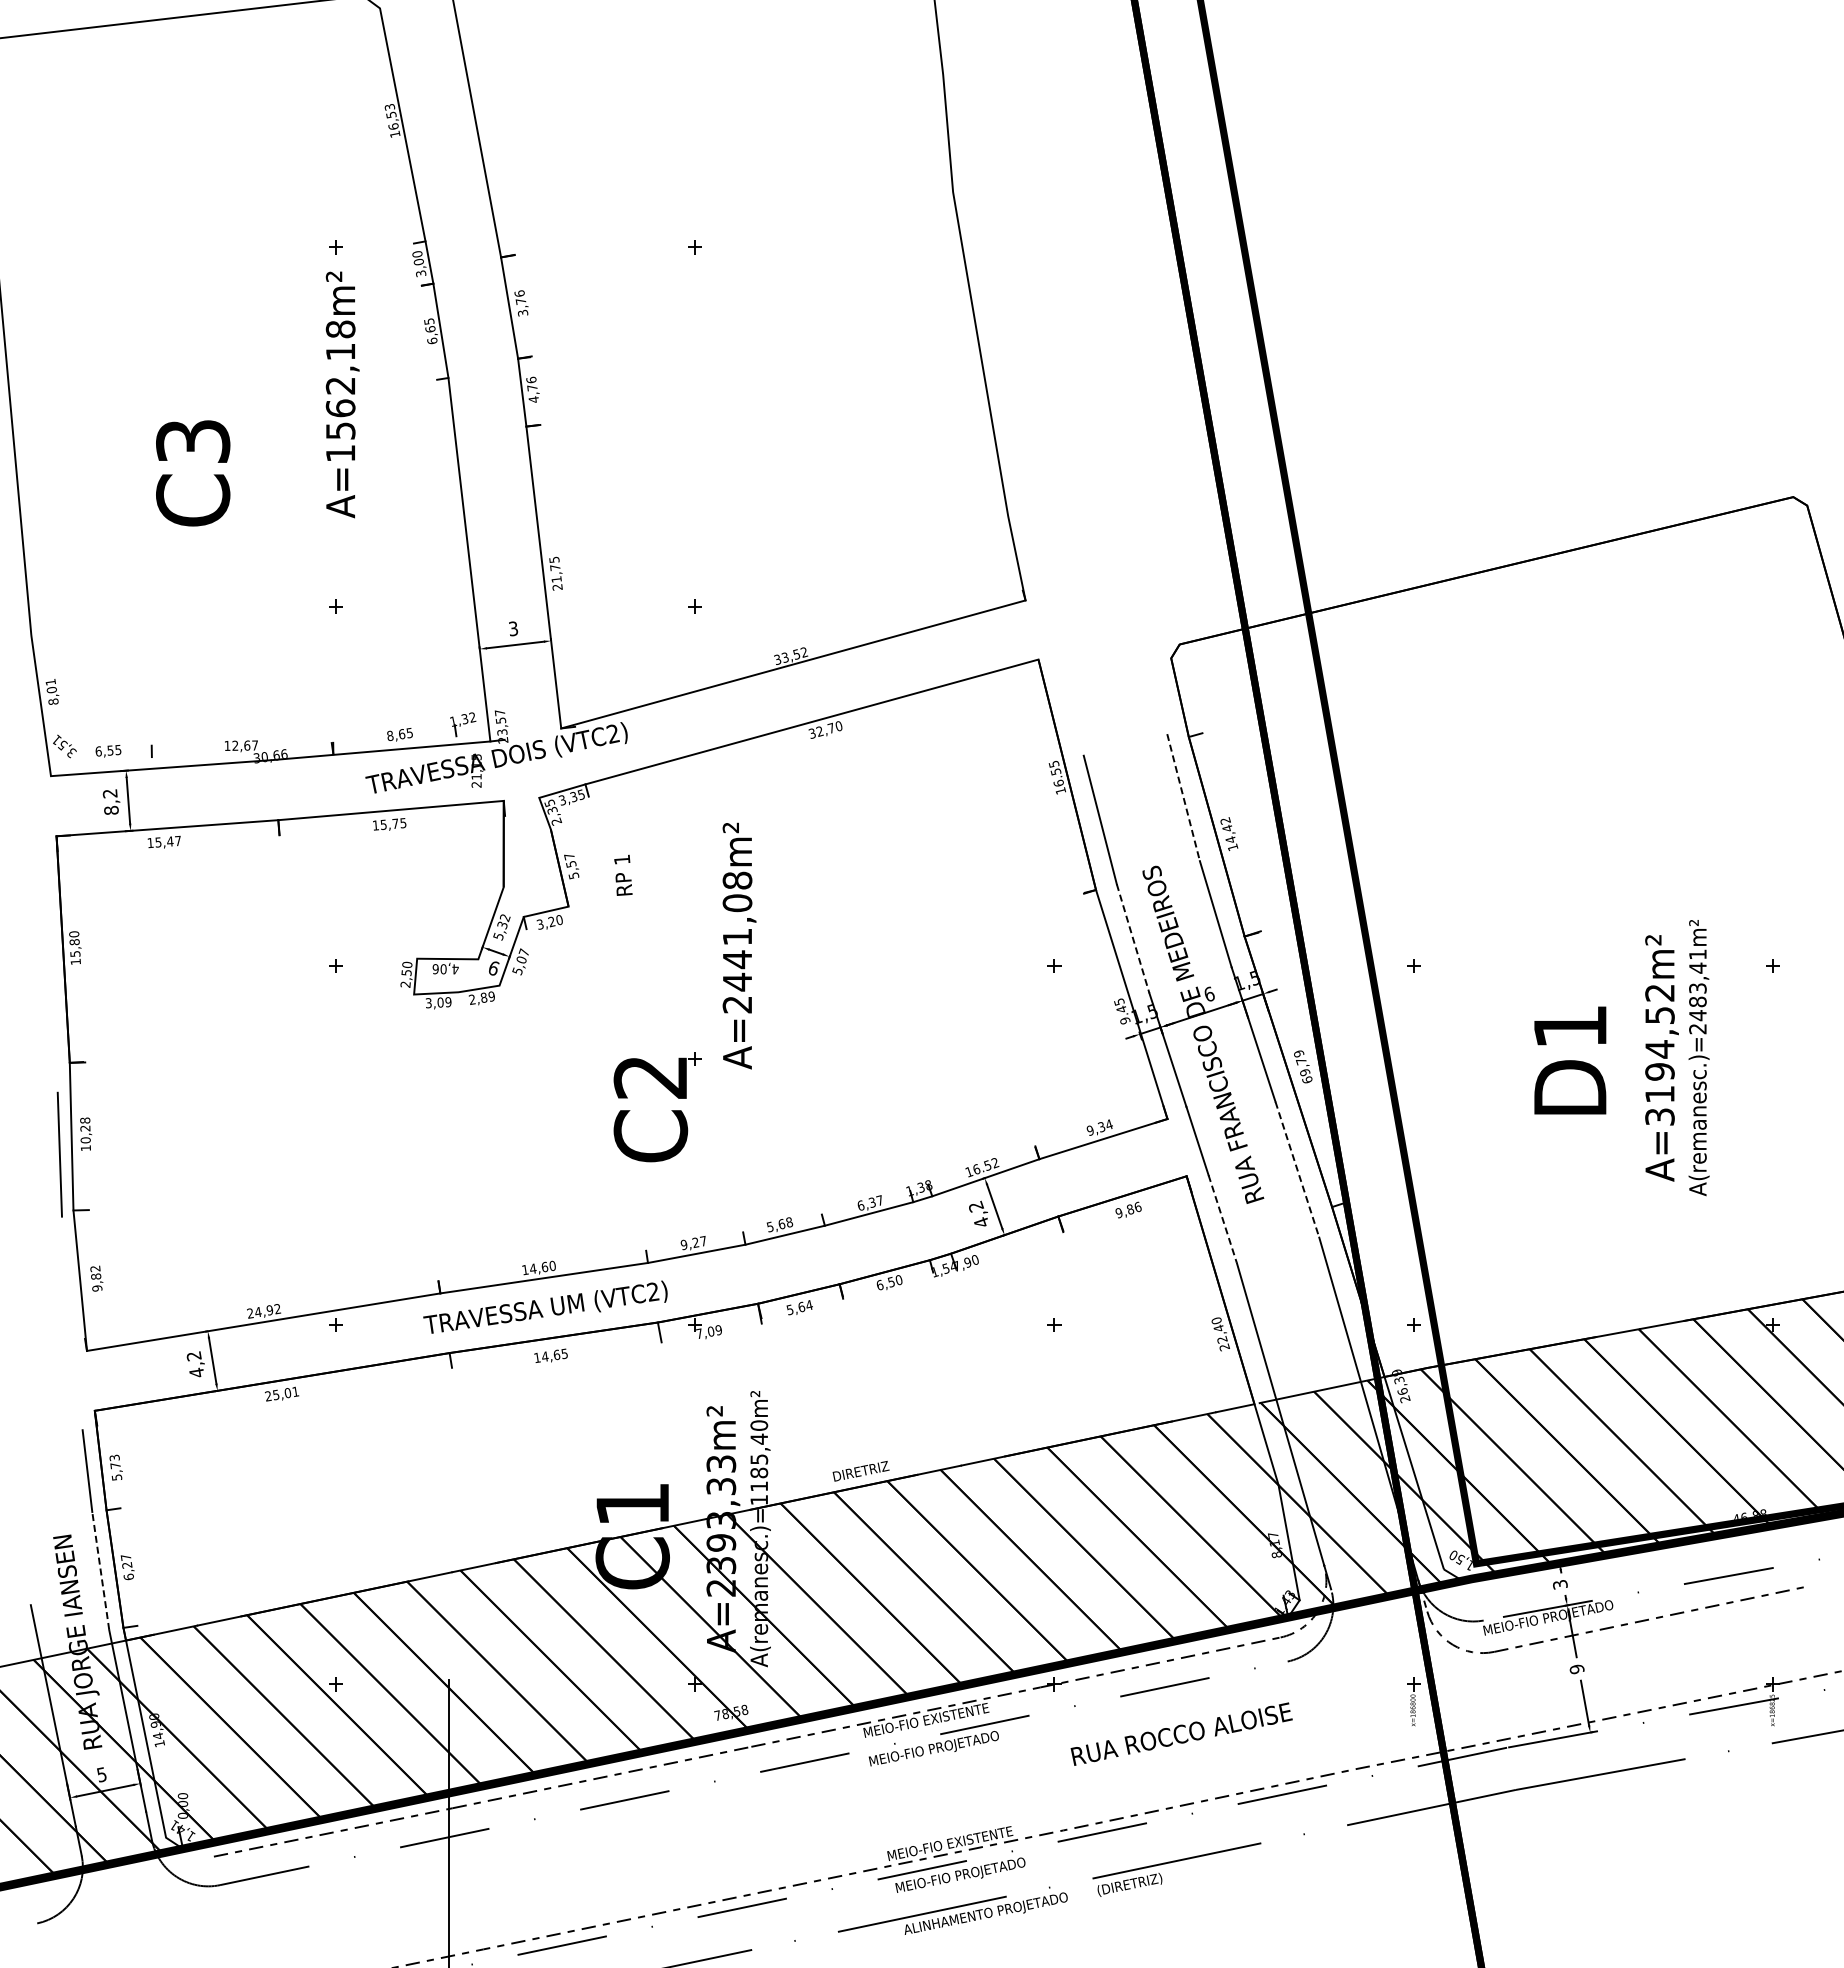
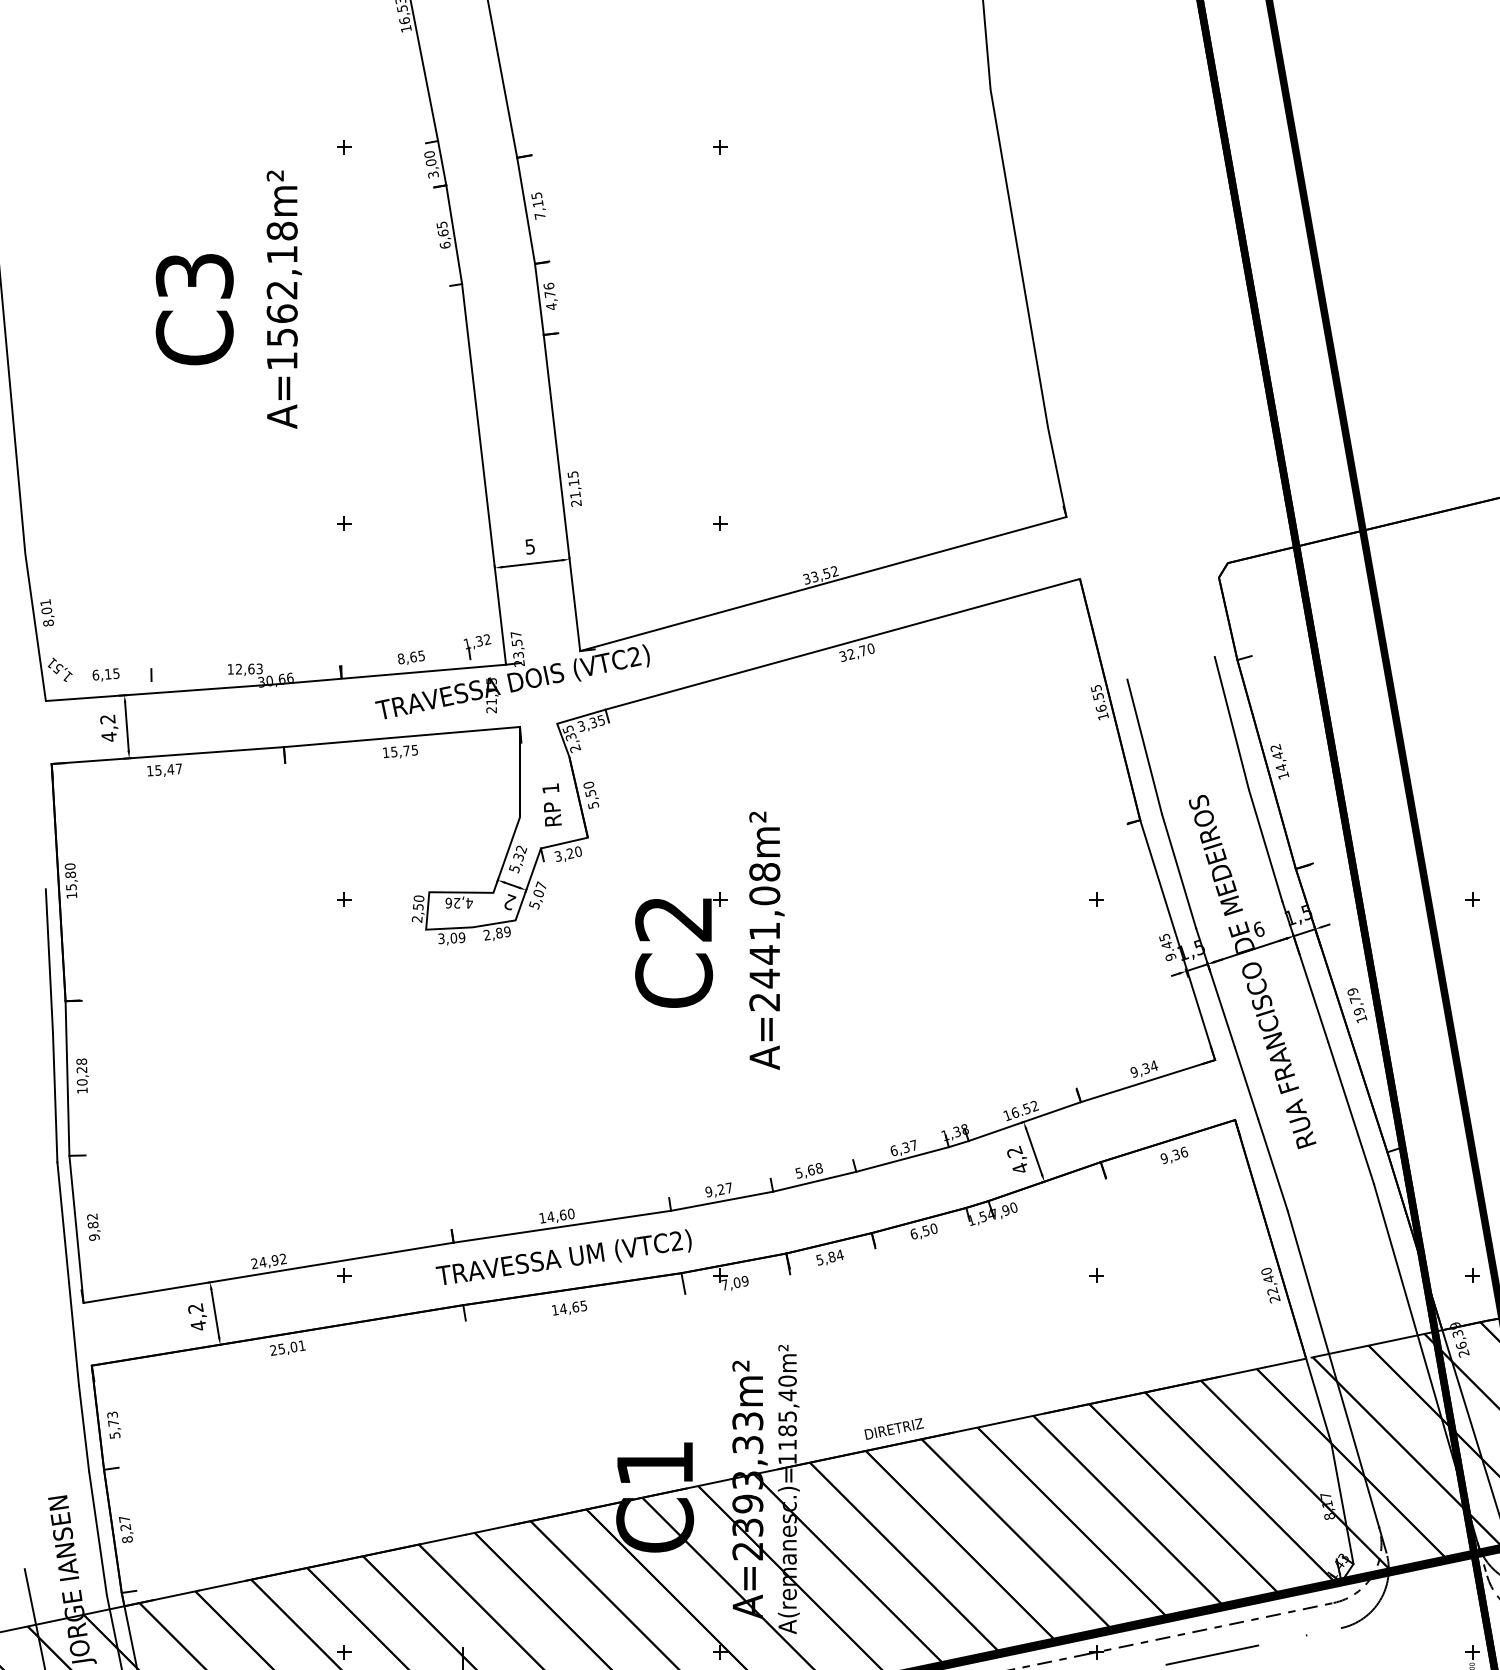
text: (521, 303) -> (538, 206), 3,76 -> 7,15
text: (342, 394) -> (284, 299), moved
text: (193, 473) -> (195, 309), moved
text: (555, 567) -> (574, 482), 21,75 -> 21,15
text: (513, 628) -> (530, 546), 3 -> 5
text: (255, 745) -> (260, 668), 12,67 -> 12,63
text: (110, 750) -> (108, 674), 6,55 -> 6,15
text: (71, 752) -> (67, 676), 3,51 -> 1,51
line: (1183, 797) -> (1231, 723), dashed -> solid
text: (111, 809) -> (109, 735), 8,2 -> 4,2
text: (569, 856) -> (588, 785), 5,57 -> 5,50
text: (623, 874) -> (552, 804), moved
line: (1133, 938) -> (1179, 871), dashed -> solid
text: (739, 945) -> (766, 940), moved
text: (494, 967) -> (510, 901), 9 -> 2
text: (443, 969) -> (456, 903), 4,06 -> 4,26
line: (53, 1023) -> (48, 960), added
text: (1307, 1079) -> (1361, 1018), 69,79 -> 19,79
part: (671, 1110) -> (695, 953), moved
line: (1297, 1170) -> (1351, 1113), dashed -> solid
text: (1130, 1209) -> (1176, 1154), 9,86 -> 9,36
line: (1222, 1218) -> (1272, 1164), dashed -> solid
text: (801, 1306) -> (831, 1256), 5,64 -> 5,84
line: (72, 1323) -> (68, 1274), added
line: (100, 1570) -> (97, 1532), dashed -> solid
text: (128, 1576) -> (127, 1539), 6,27 -> 8,27

